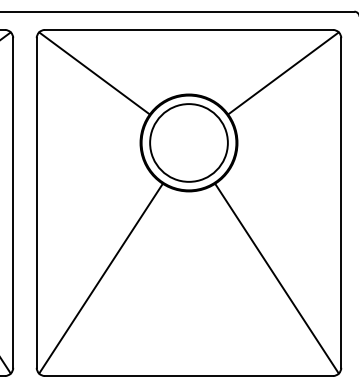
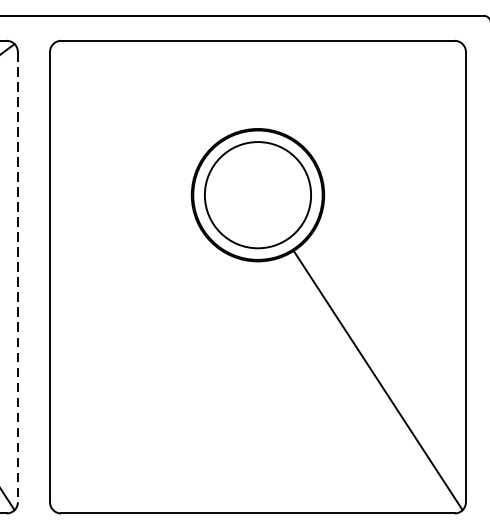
line: (94, 73) -> (128, 100), removed
line: (283, 73) -> (387, 100), removed
line: (13, 202) -> (18, 276), solid -> dashed
line: (100, 278) -> (137, 380), removed

